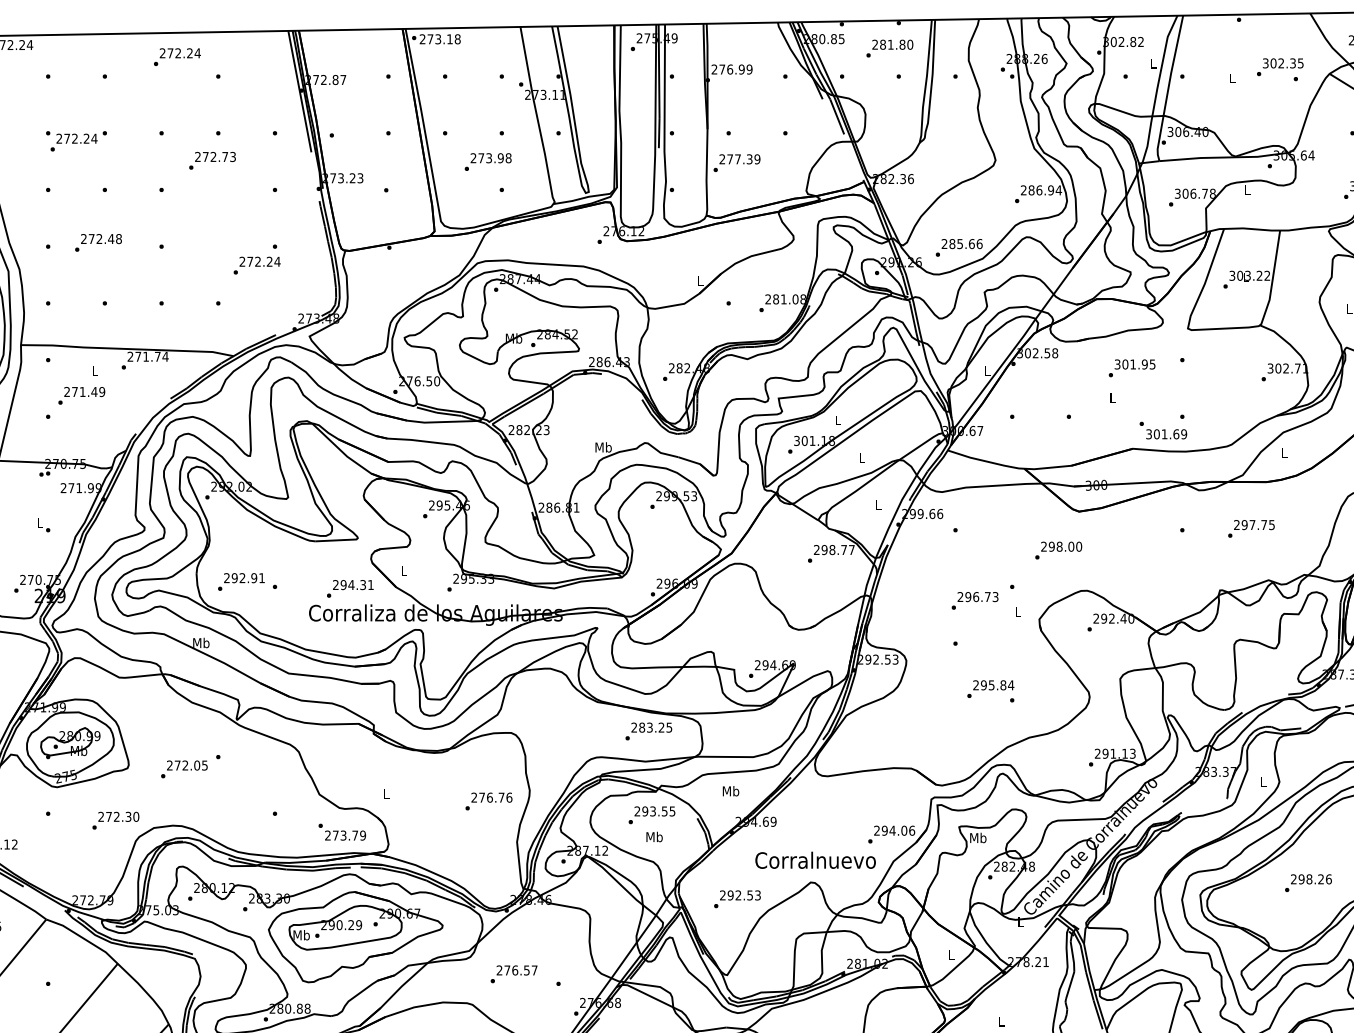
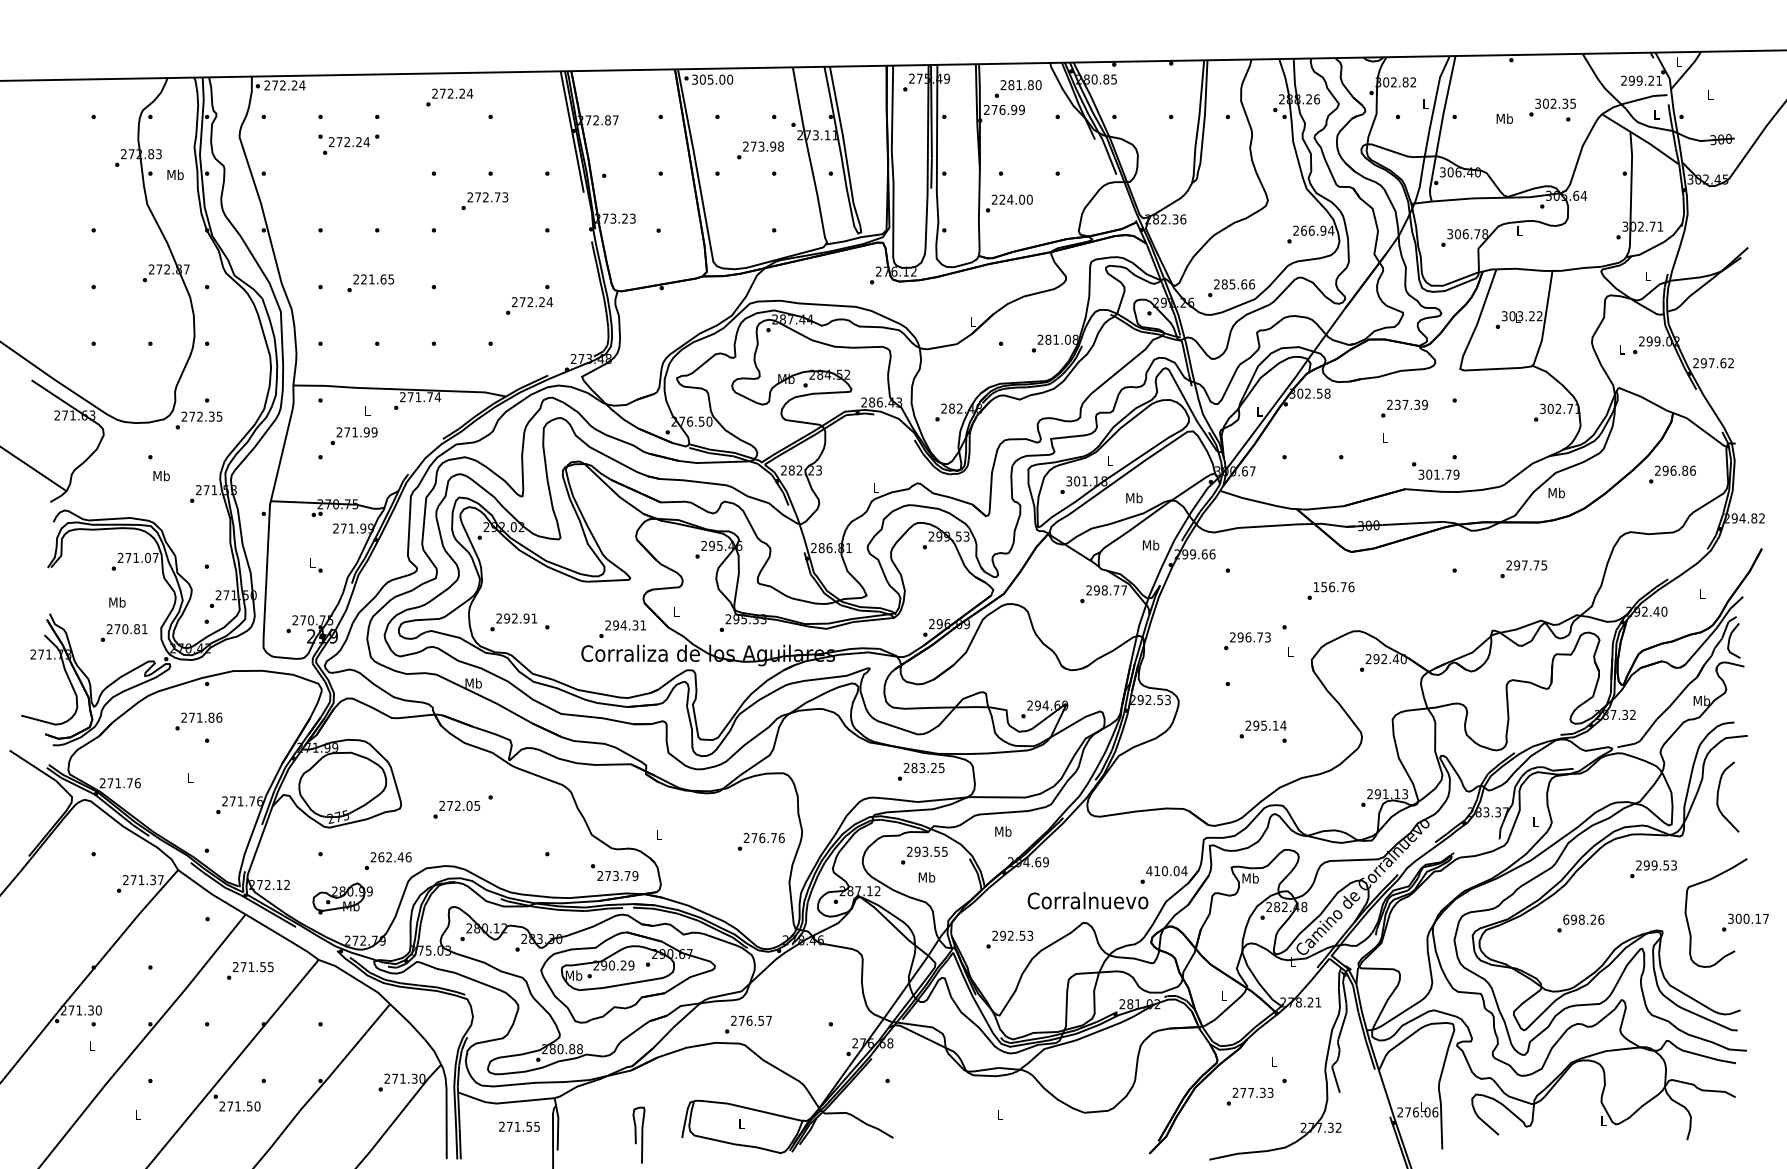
text: (440, 39) -> (712, 79), 273.18 -> 305.00
text: (889, 48) -> (1017, 88), moved
text: (1232, 78) -> (1504, 118), L -> Mb
text: (76, 141) -> (348, 144), moved
text: (743, 159) -> (1015, 199), 277.39 -> 224.00
text: (488, 162) -> (760, 150), moved
text: (1031, 190) -> (1303, 230), 286.94 -> 266.94
text: (105, 239) -> (377, 279), 272.48 -> 221.65
text: (1135, 364) -> (1407, 404), 301.95 -> 237.39
text: (94, 392) -> (366, 432), 271.49 -> 271.99
text: (1176, 434) -> (1448, 474), 301.69 -> 301.79
text: (603, 447) -> (875, 487), Mb -> L
text: (1284, 452) -> (1556, 492), L -> Mb
text: (862, 457) -> (1134, 497), L -> Mb
text: (878, 505) -> (1150, 545), L -> Mb
text: (1061, 547) -> (1333, 587), 298.00 -> 156.76
text: (1003, 685) -> (1275, 725), 295.84 -> 295.14
part: (70, 743) -> (342, 898), moved
text: (122, 817) -> (394, 857), 272.30 -> 262.46
text: (894, 831) -> (1166, 871), 294.06 -> 410.04
text: (1294, 879) -> (1566, 919), 298.26 -> 698.26
text: (514, 974) -> (748, 1024), moved

